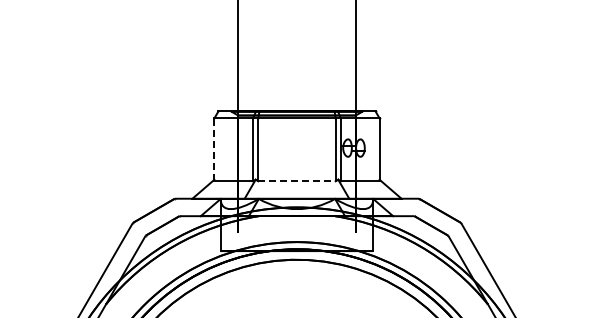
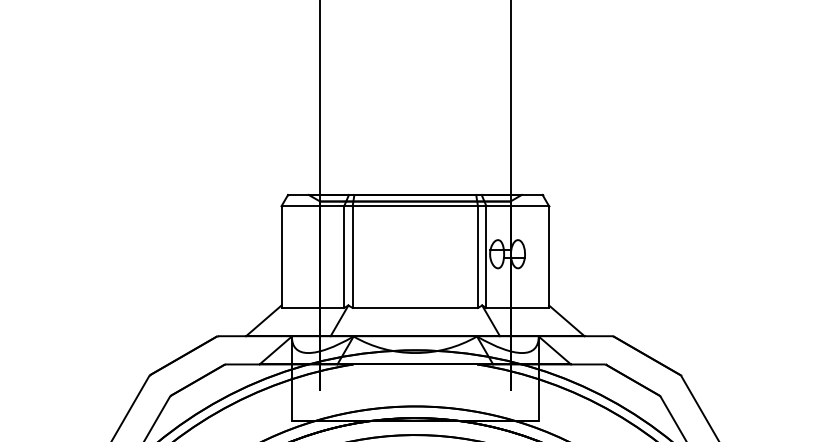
line: (214, 149) -> (281, 256), dashed -> solid
line: (296, 181) -> (414, 308), dashed -> solid

